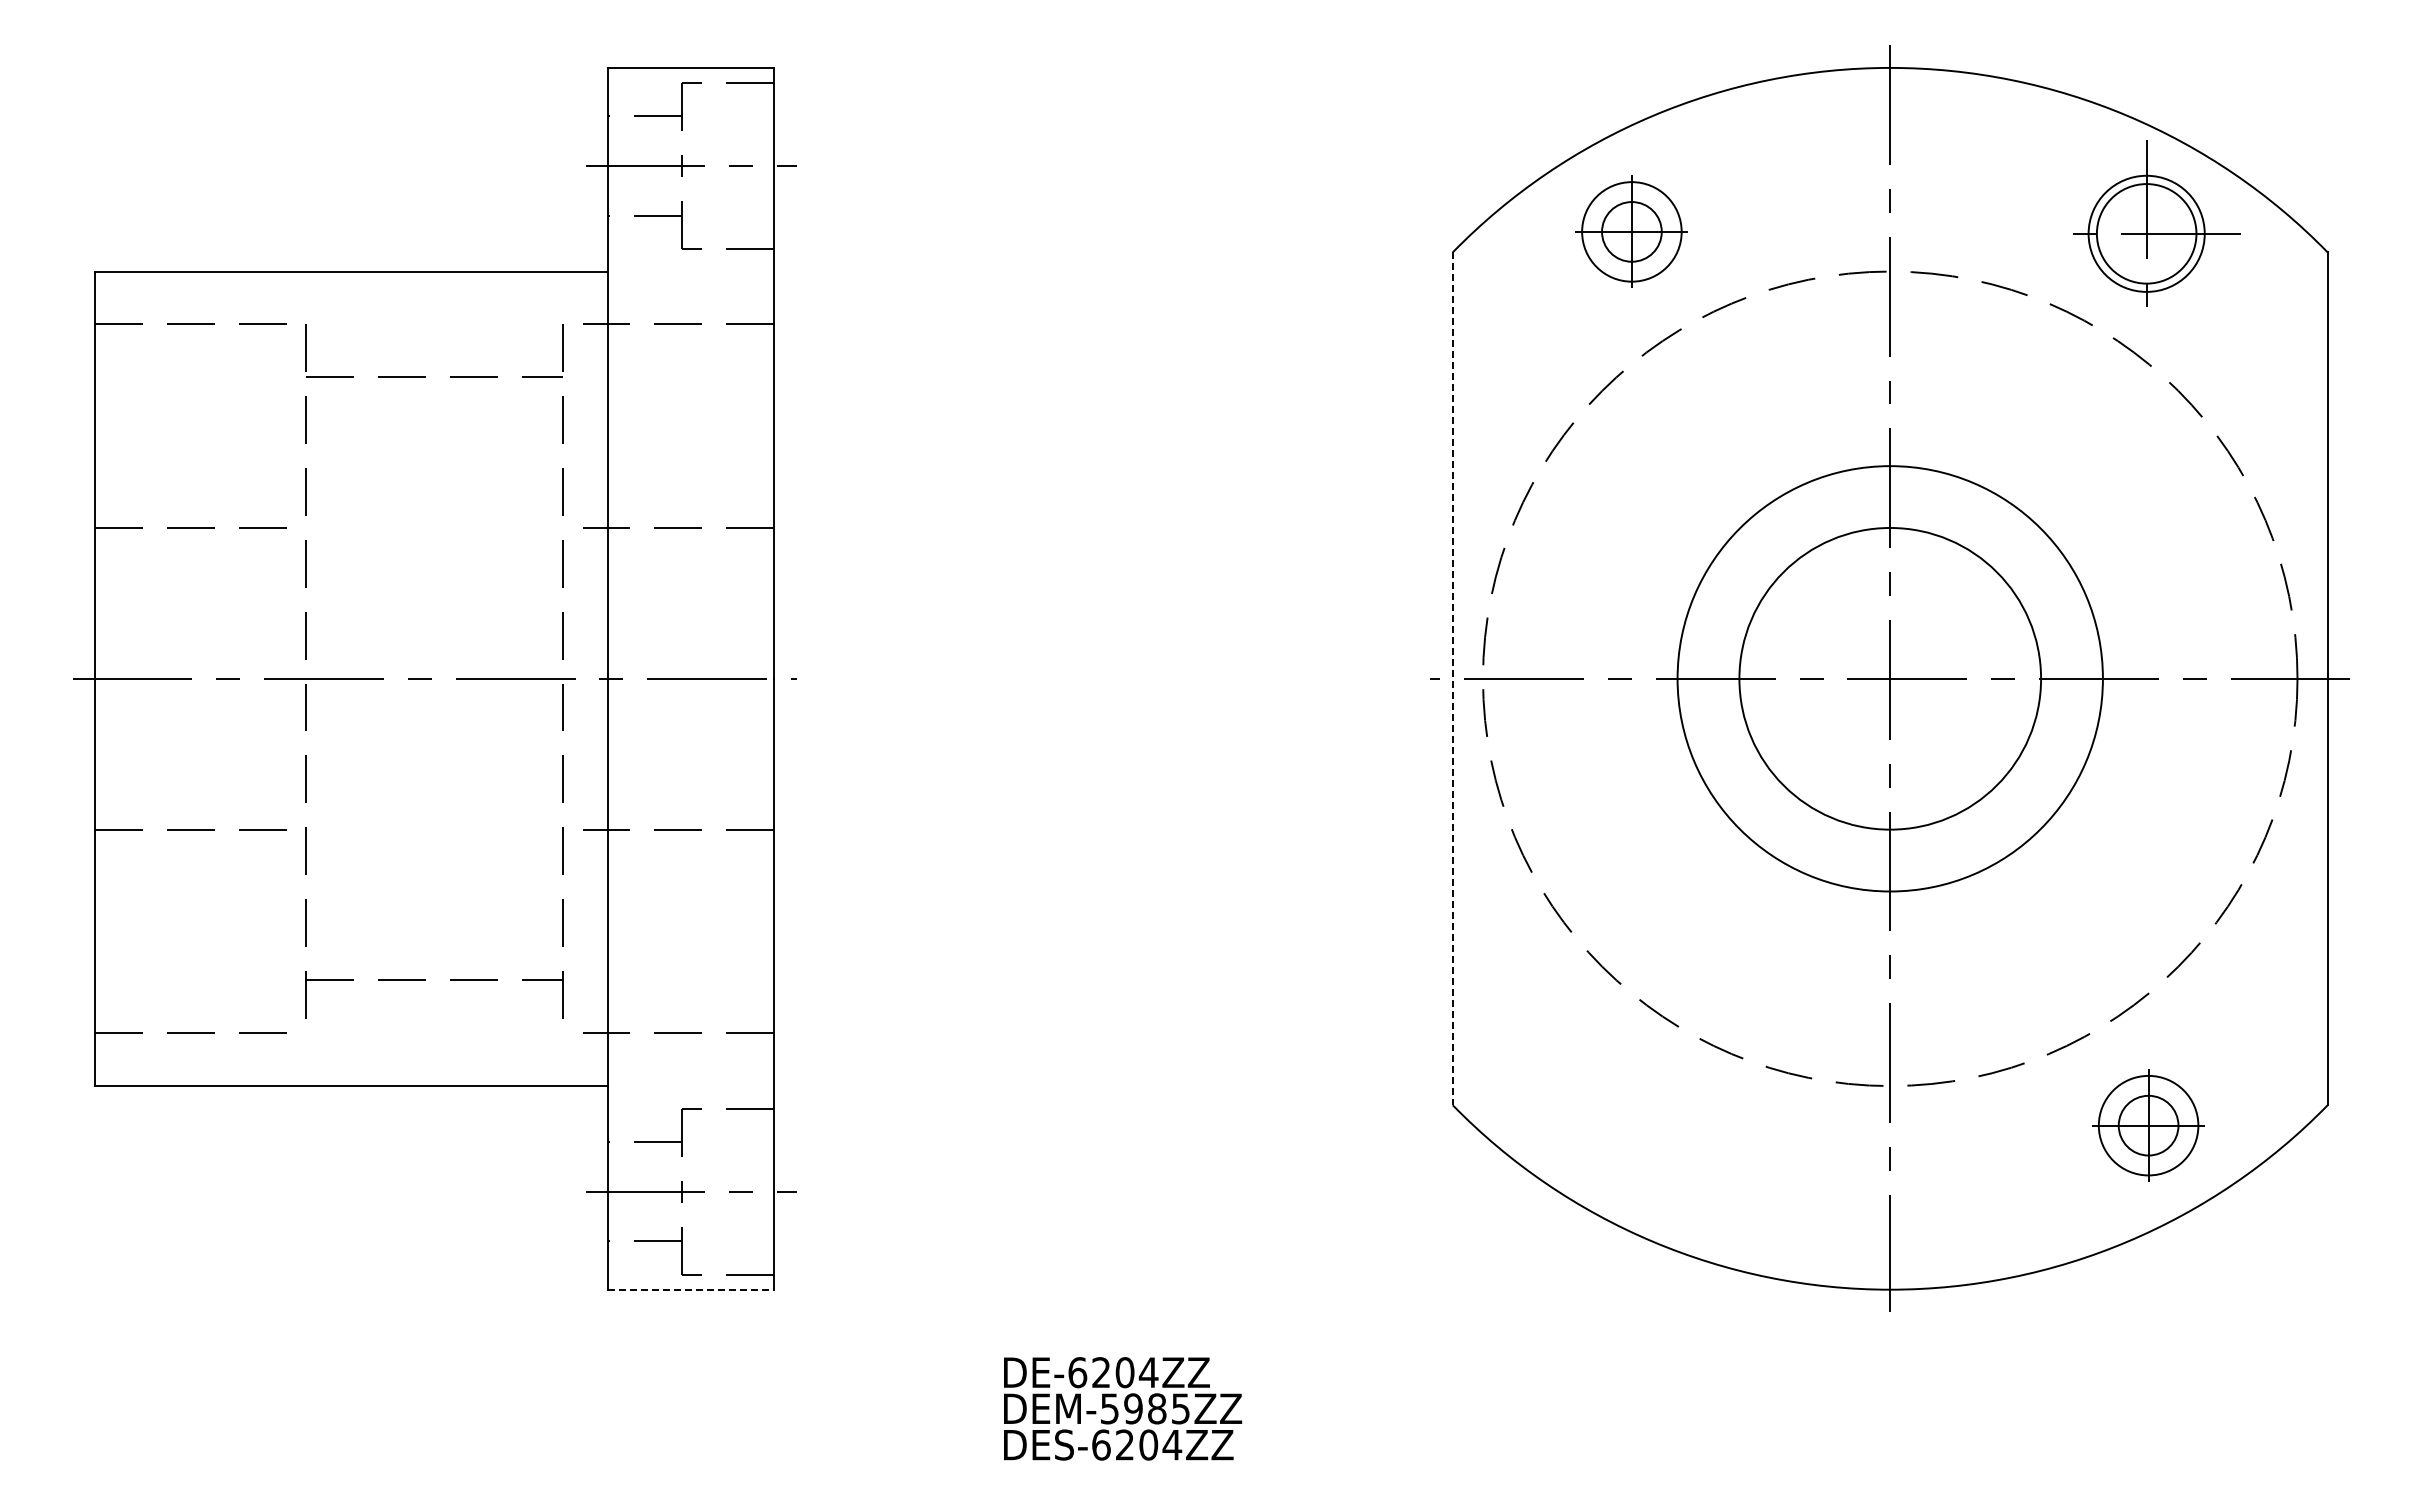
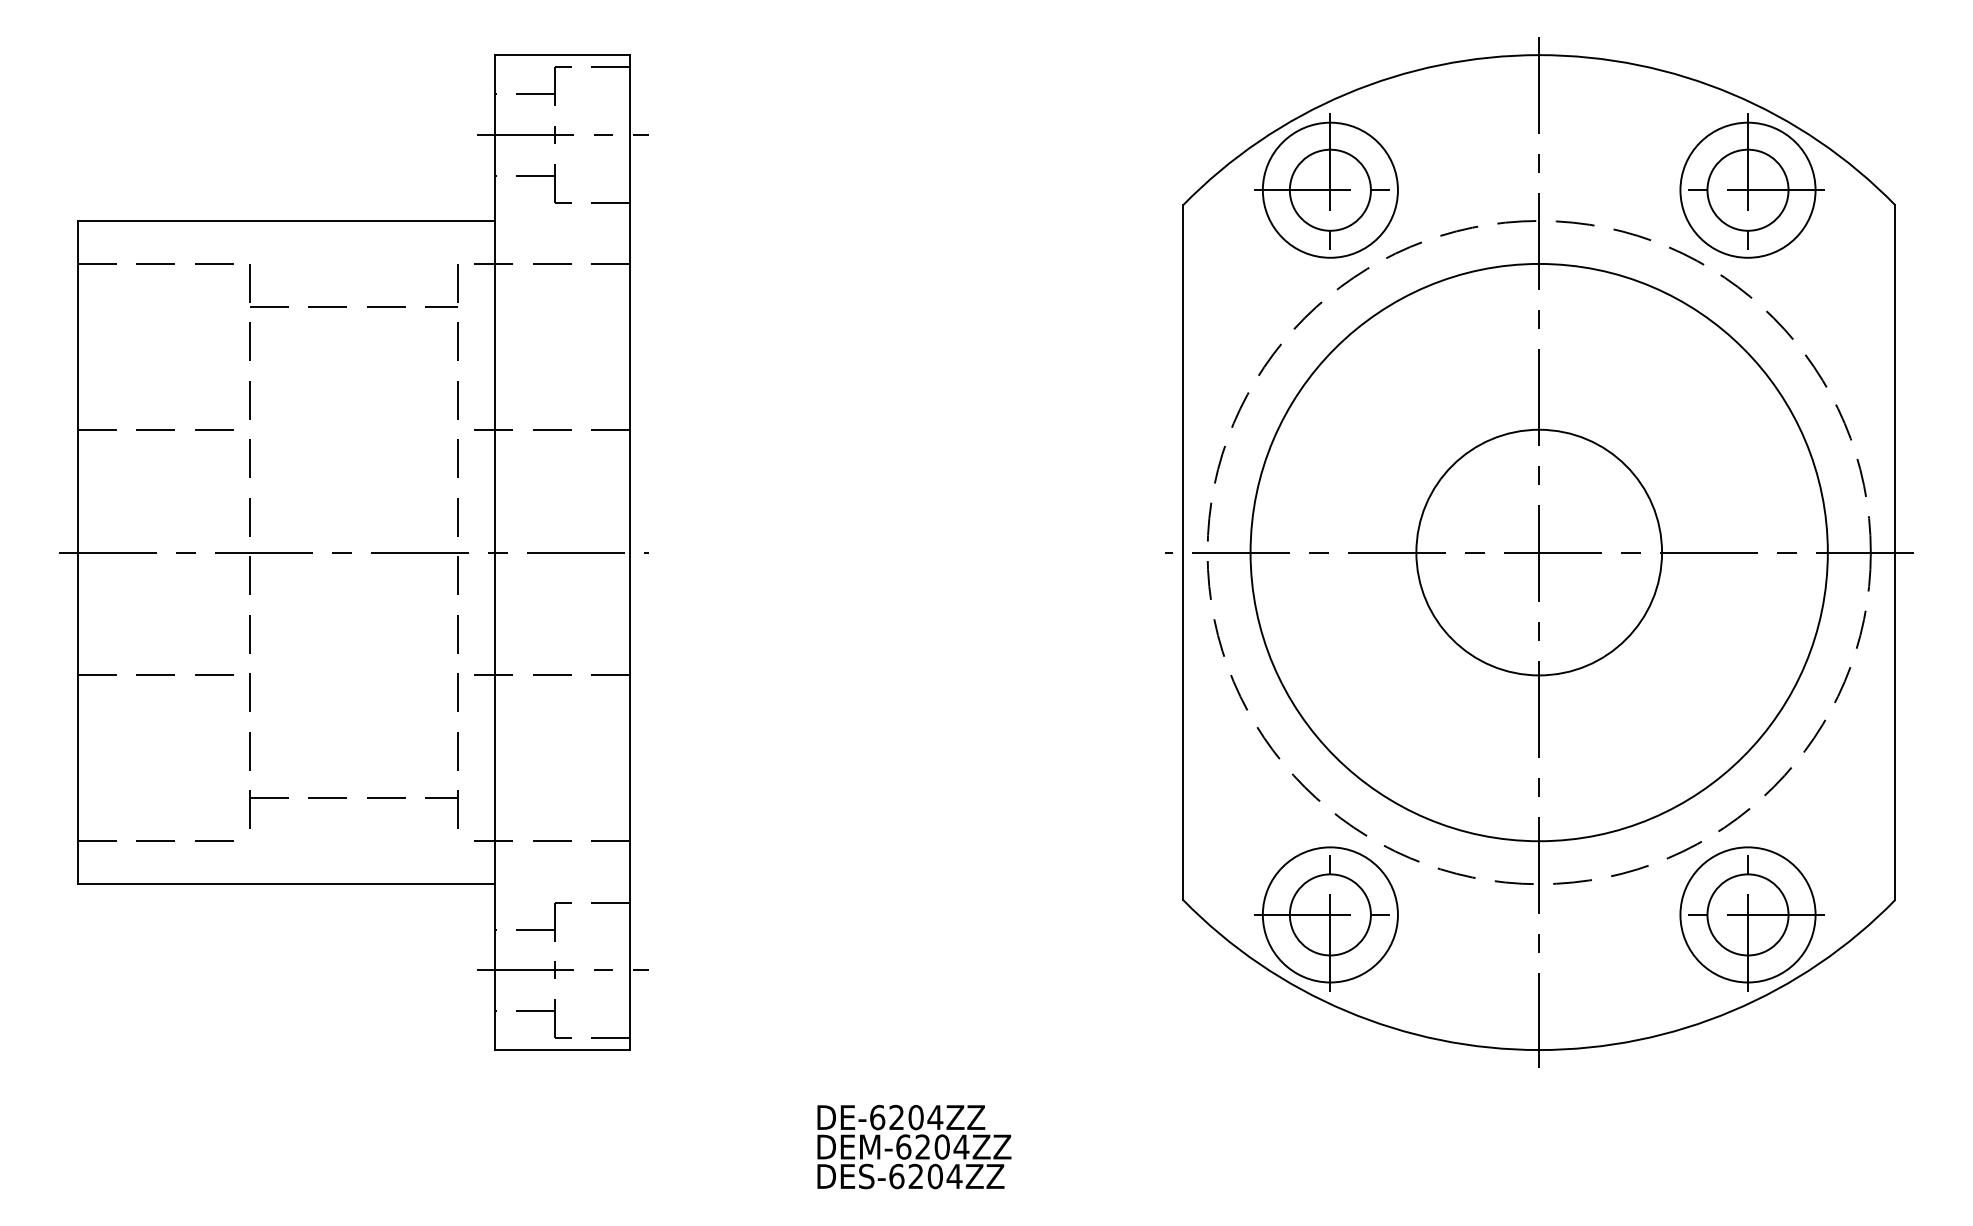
part: (1628, 228) -> (1326, 185), size x1.67
circle: (2146, 233) -> (1747, 189), size x1.43
circle: (1889, 678) -> (1538, 552), size x1.67
line: (1452, 679) -> (1182, 553), dashed -> solid
part: (1628, 1128) -> (1326, 918), added
part: (2151, 1128) -> (1751, 918), size x1.67
line: (691, 1289) -> (563, 1049), dashed -> solid
text: (1145, 1408) -> (932, 1146), DEM-5985ZZ -> DEM-6204ZZ

